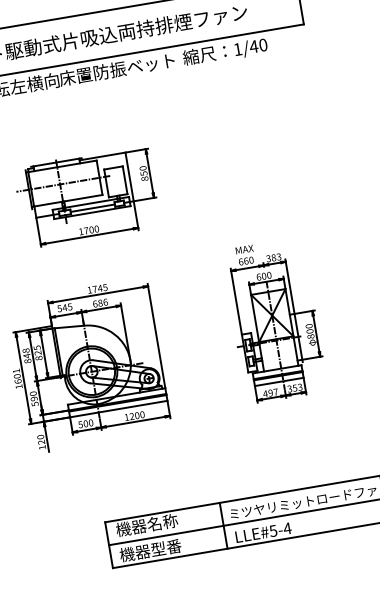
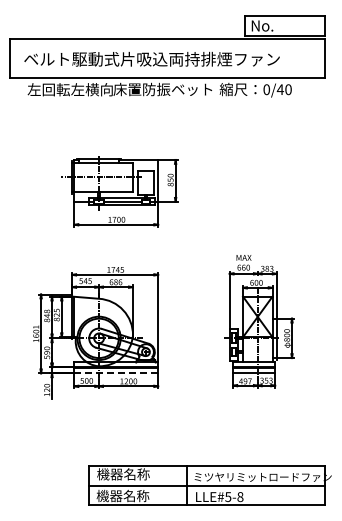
text: (237, 49) -> (266, 89), 1/40 -> 0/40
line: (119, 409) -> (116, 373), solid -> dashed
text: (287, 529) -> (240, 497), LLE#5-4 -> LLE#5-8
text: (166, 547) -> (136, 495), 機器型番 -> 機器名称

